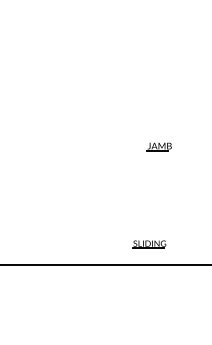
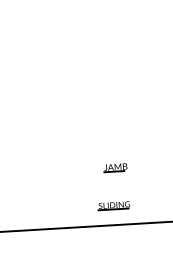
part: (158, 146) -> (114, 167), moved

